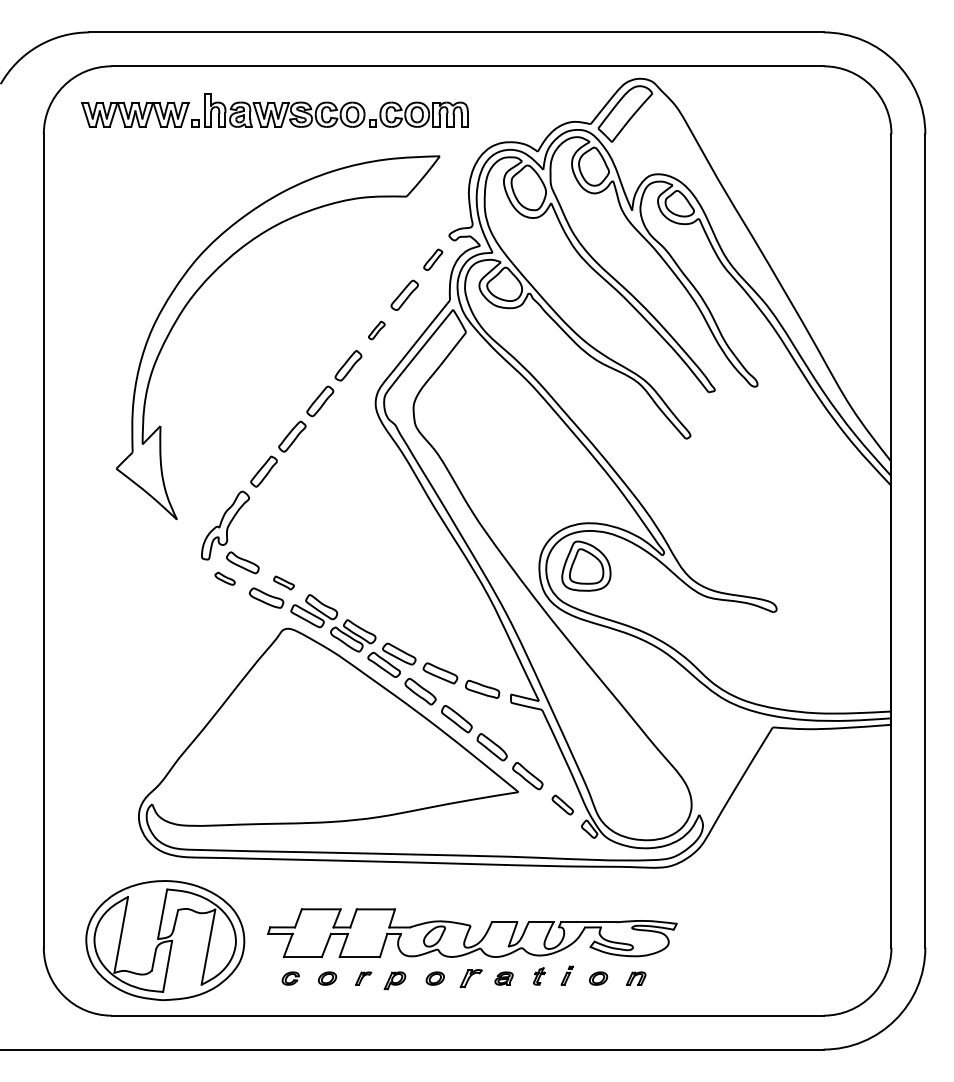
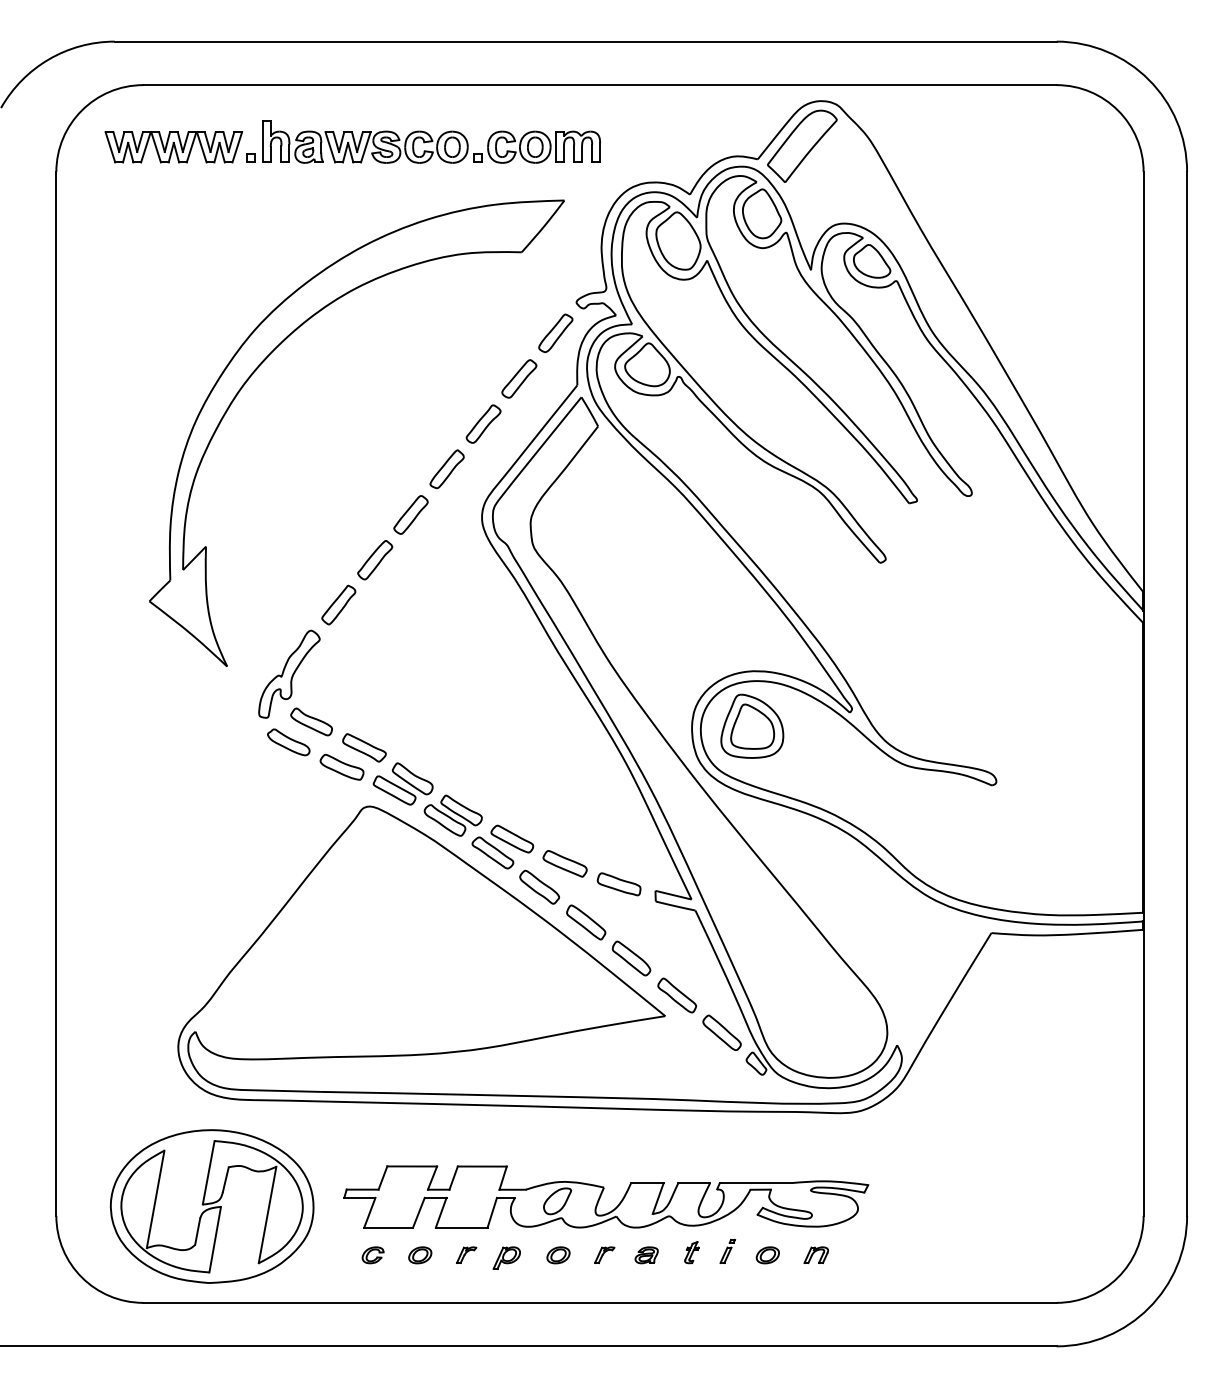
part: (432, 259) -> (555, 333), size x1.43
part: (376, 330) -> (483, 423), size x1.67
part: (224, 578) -> (288, 742), size x1.67
part: (284, 582) -> (364, 747), size x1.67
part: (562, 804) -> (721, 1032), size x1.43
part: (471, 977) -> (604, 1254), size x0.71

